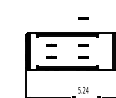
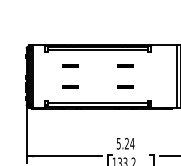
part: (83, 18) -> (125, 19), removed

